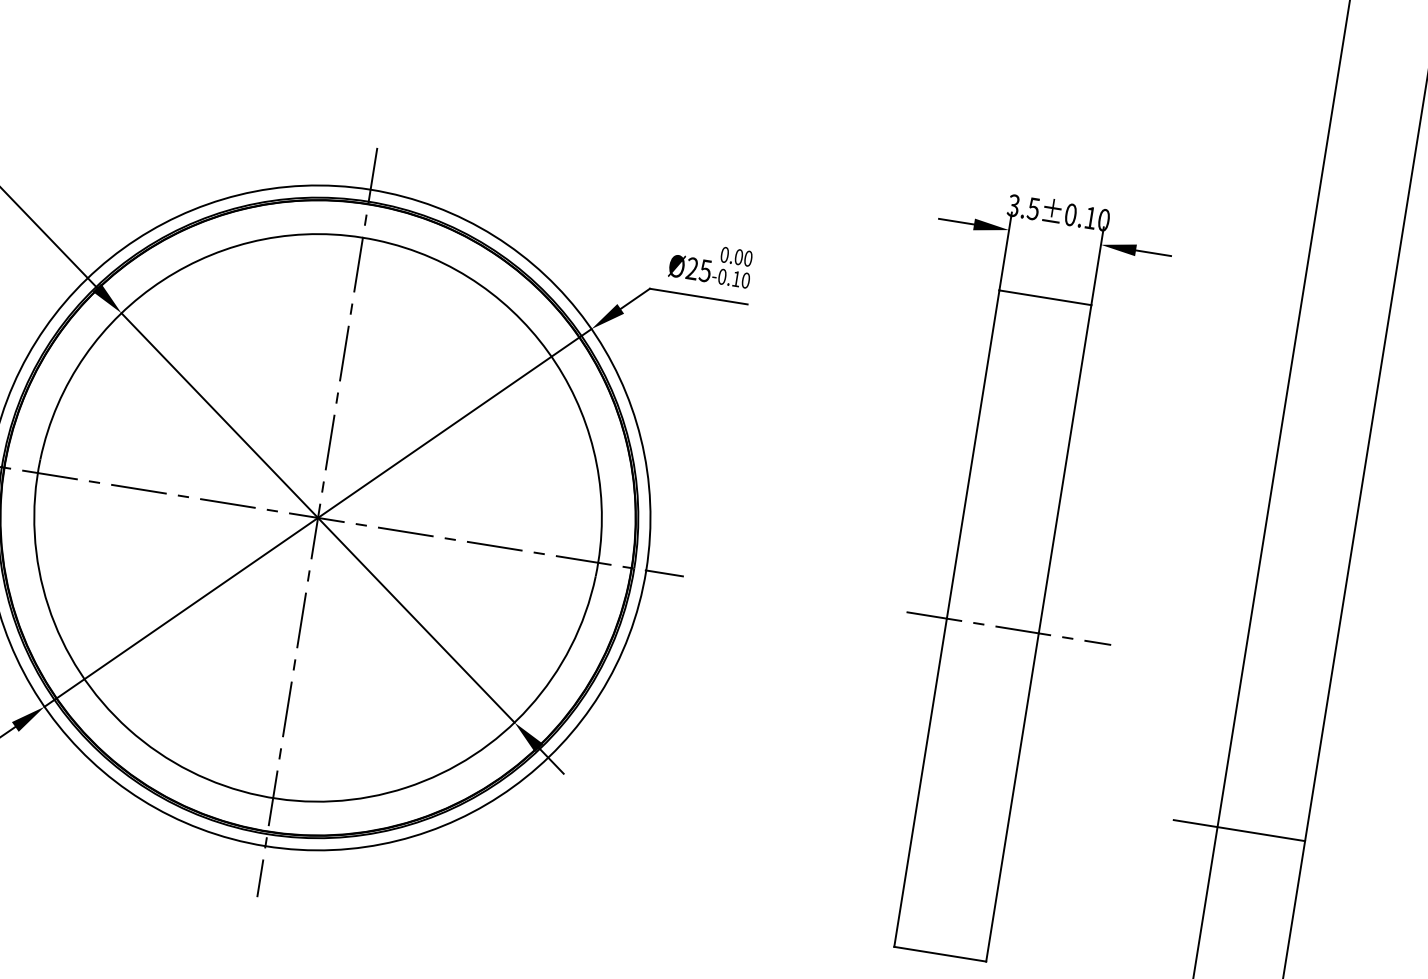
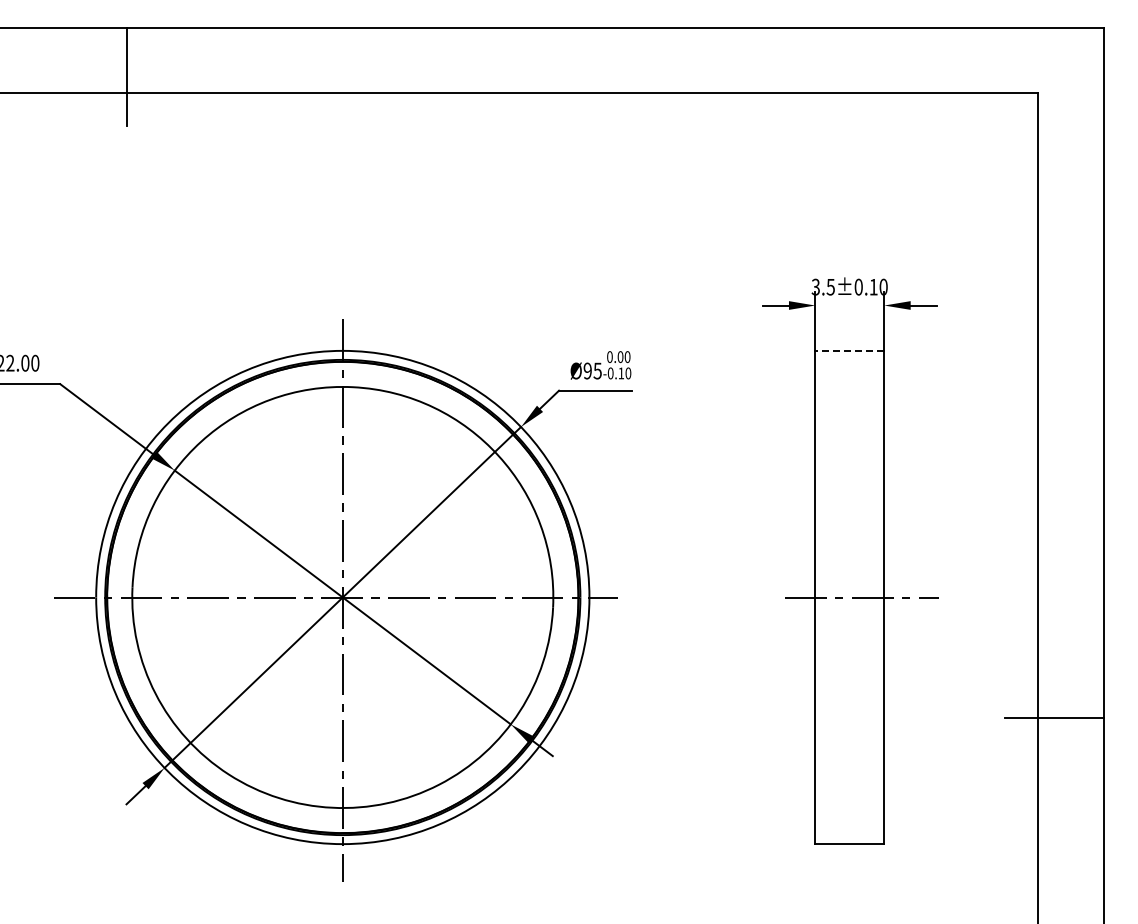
text: (691, 269) -> (587, 371), Ø25 -> Ø95
line: (1045, 297) -> (849, 350), solid -> dashed

